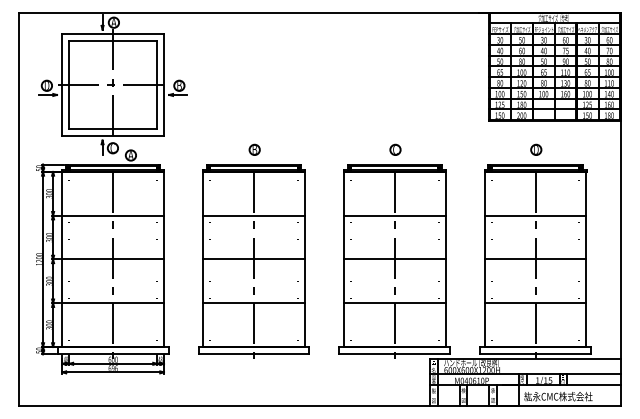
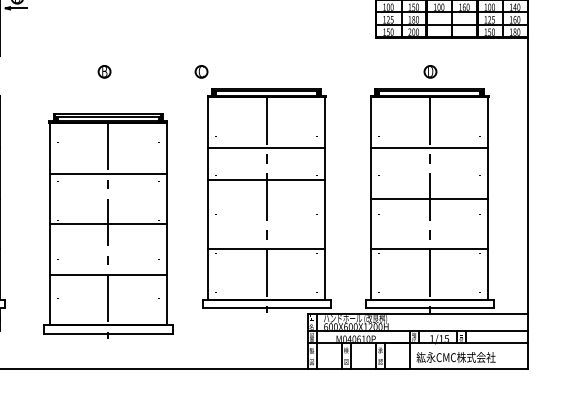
part: (395, 149) -> (201, 71), moved
line: (394, 259) -> (266, 180), moved
part: (253, 261) -> (107, 226), moved

